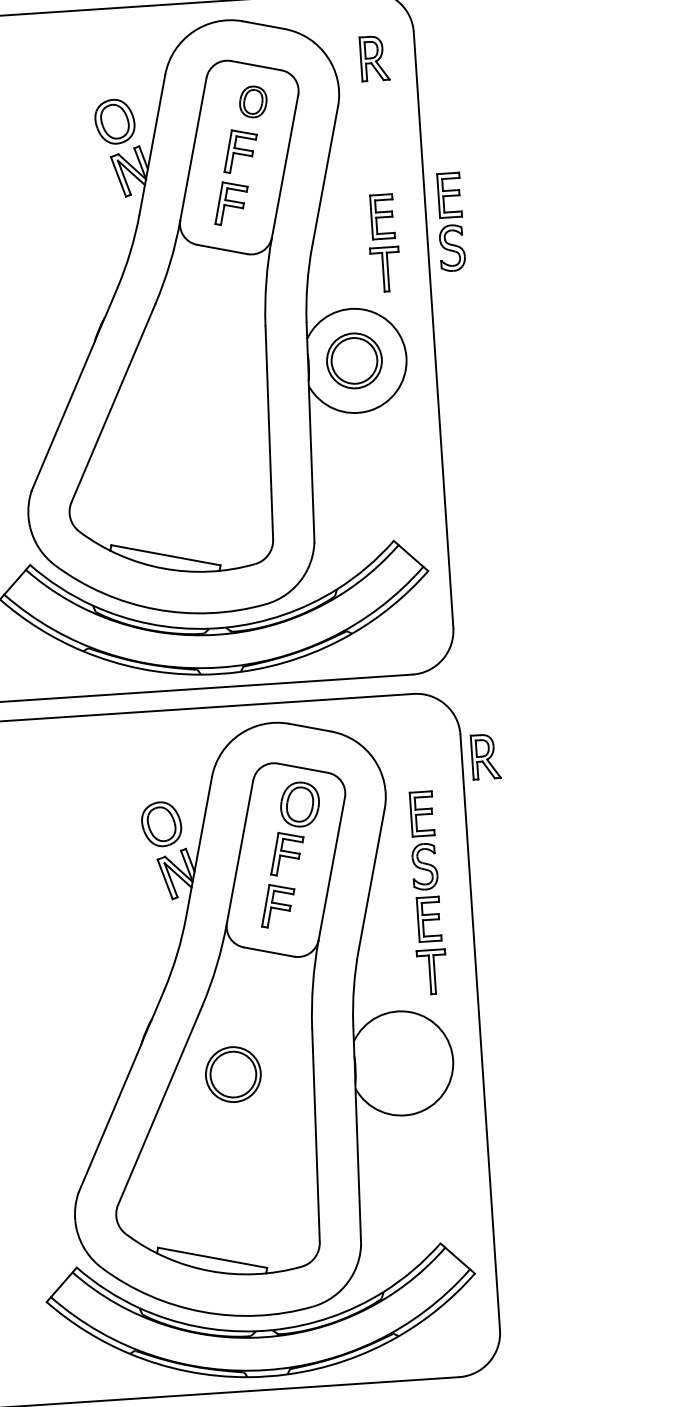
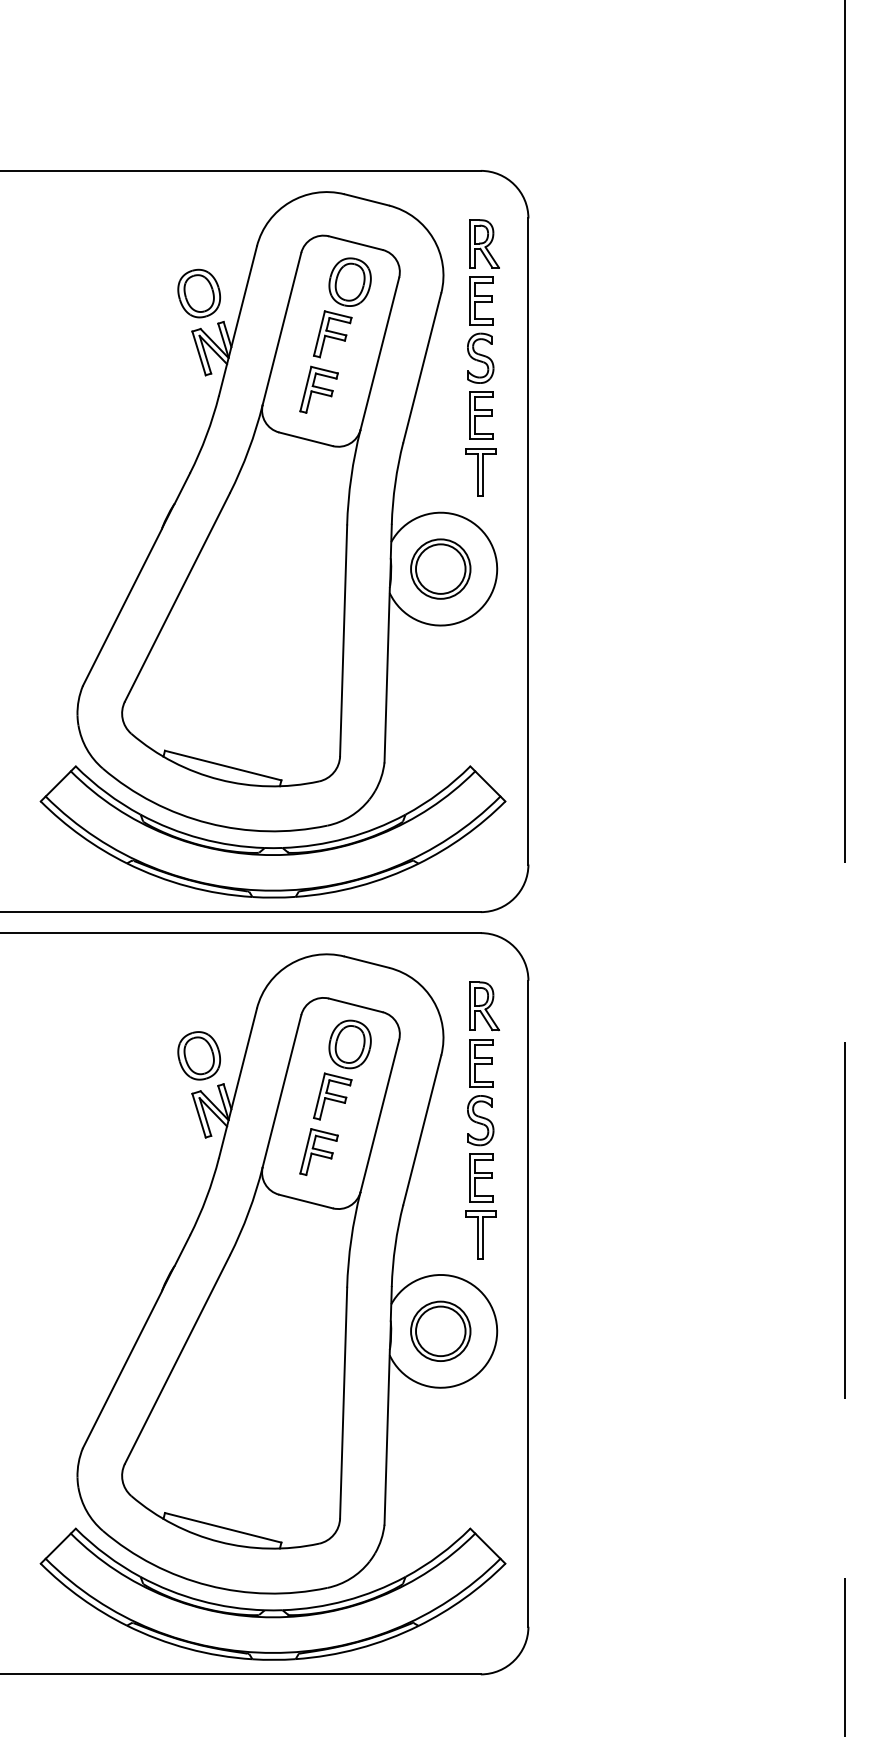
part: (252, 101) -> (349, 281), size x1.43
part: (450, 221) -> (480, 329), moved
part: (486, 757) -> (484, 1006), moved
part: (233, 1073) -> (440, 1330), moved

